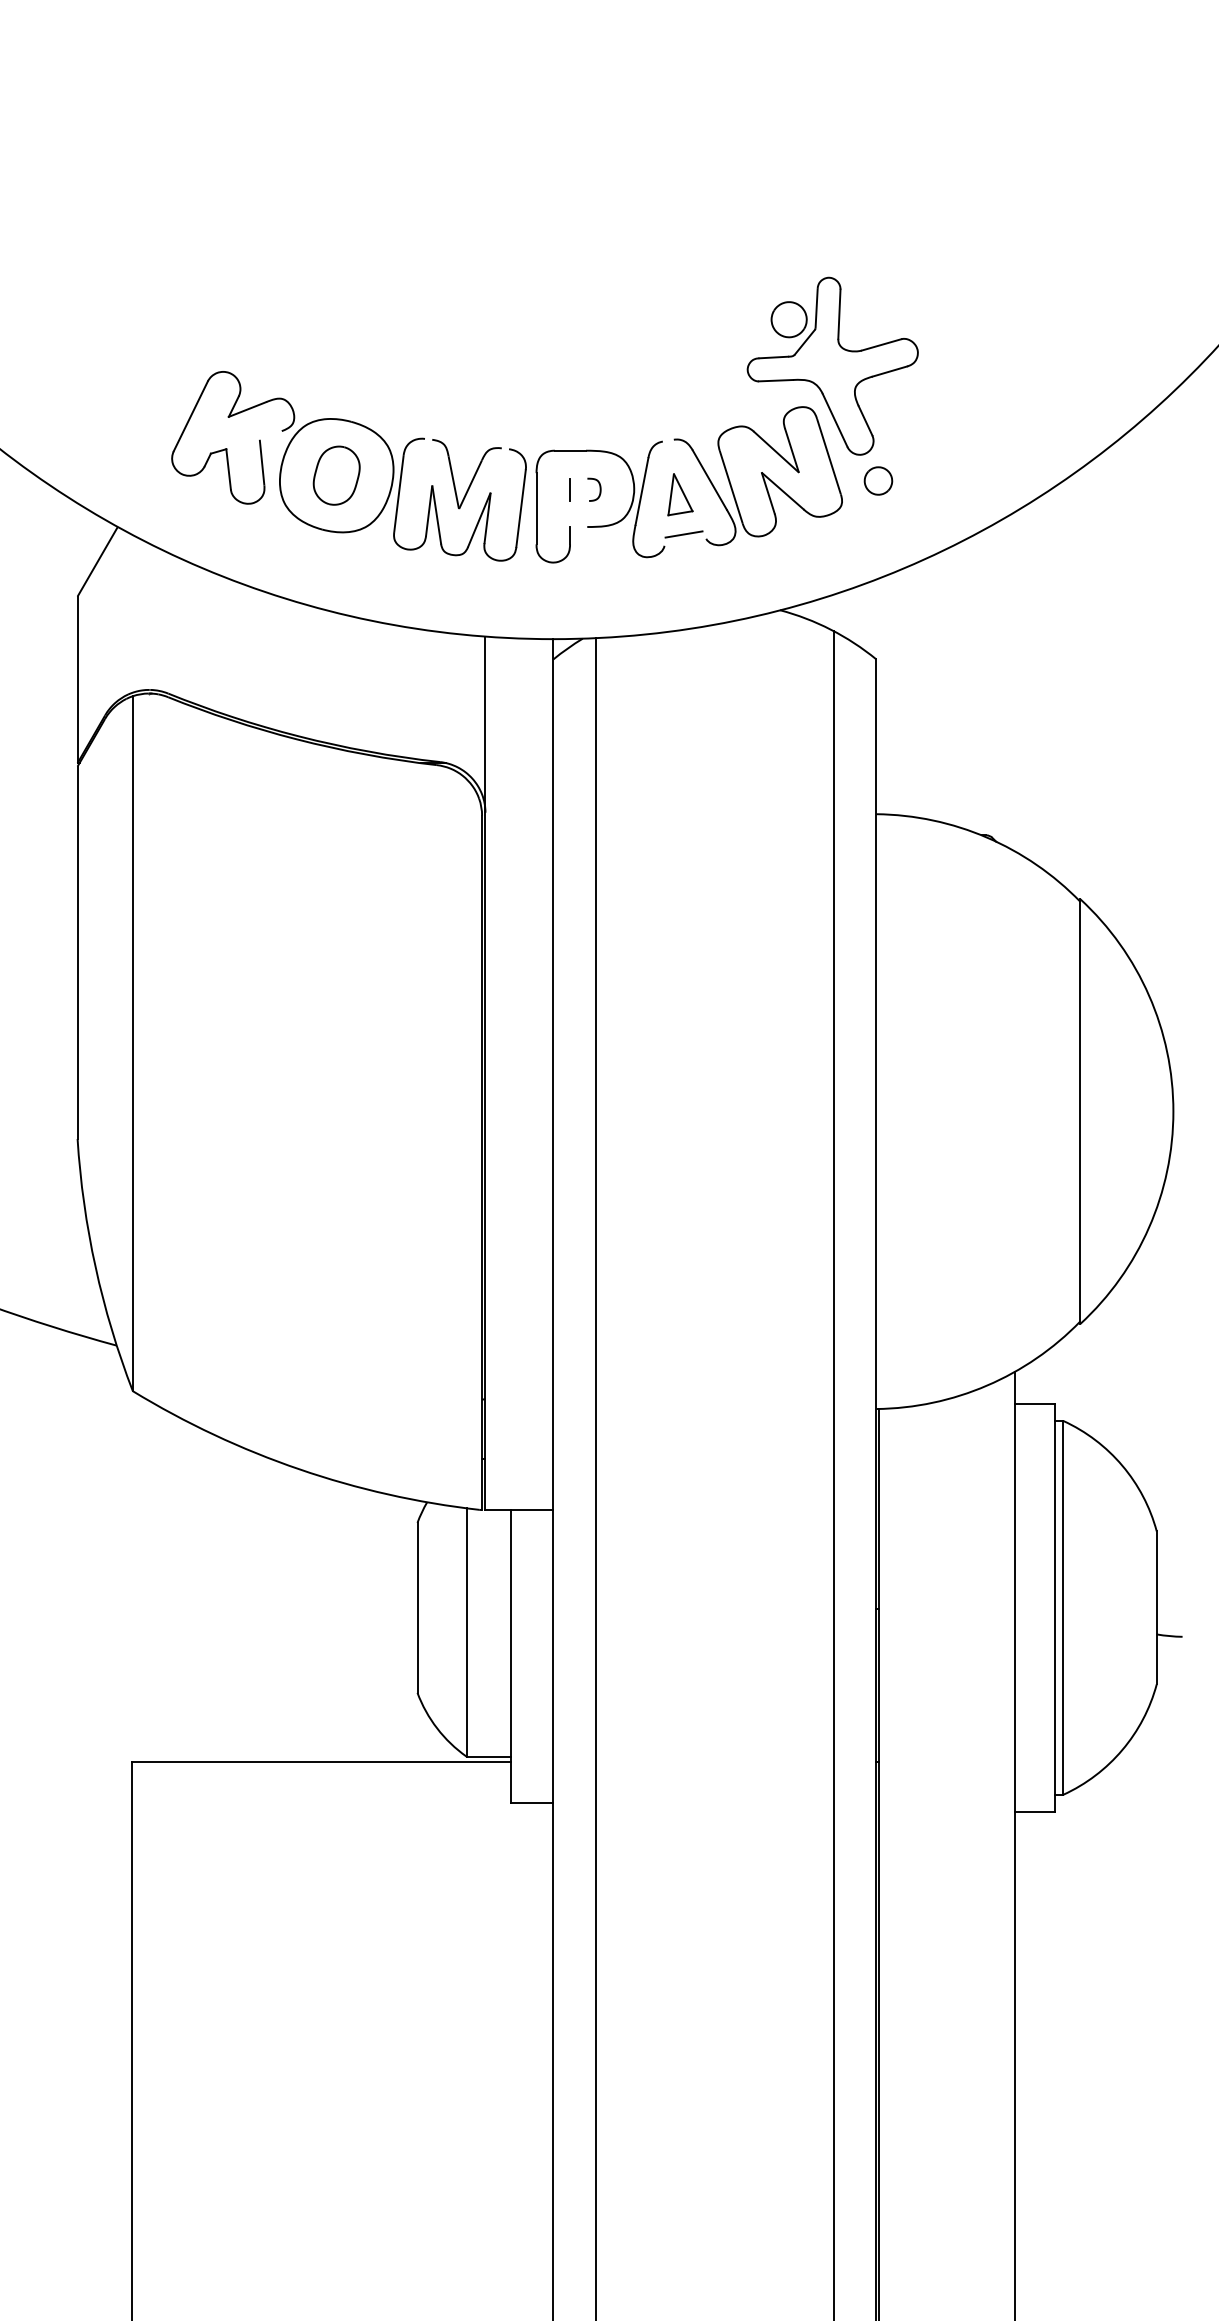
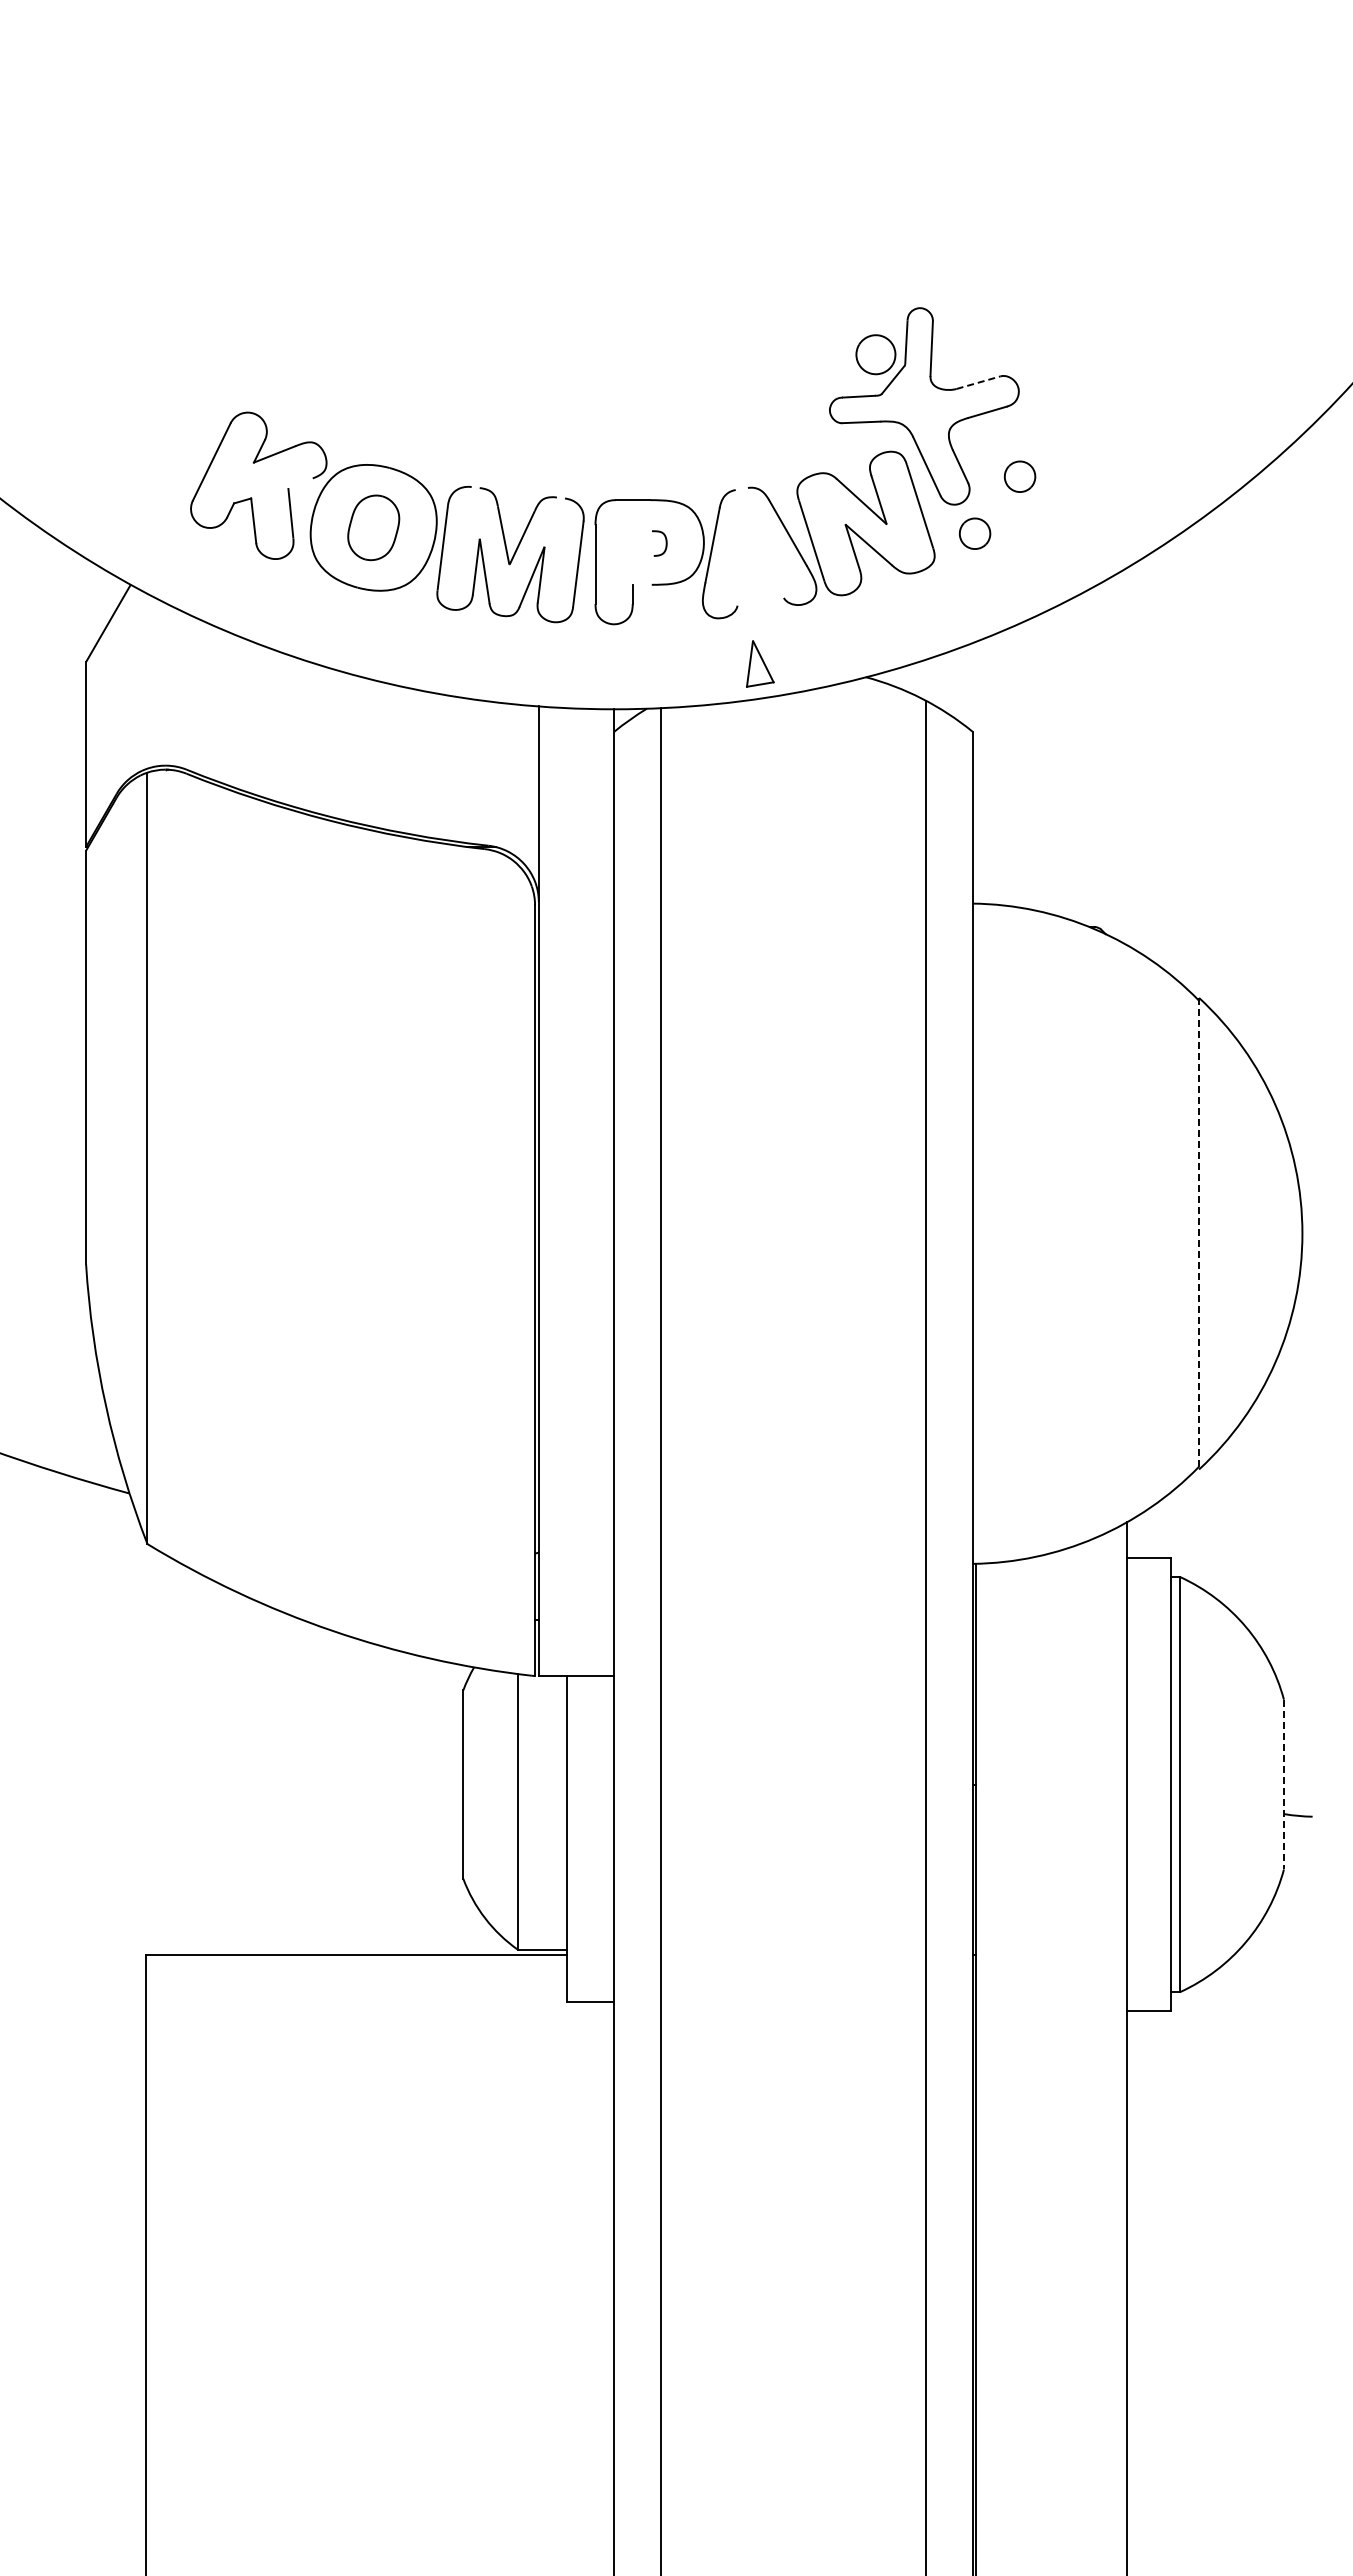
line: (881, 344) -> (978, 382), solid -> dashed
part: (918, 429) -> (1019, 476), added
line: (569, 489) -> (632, 543), removed
part: (680, 494) -> (760, 663), moved
line: (683, 533) -> (758, 592), removed
line: (1080, 1111) -> (1199, 1233), solid -> dashed
line: (1156, 1607) -> (1283, 1784), solid -> dashed

